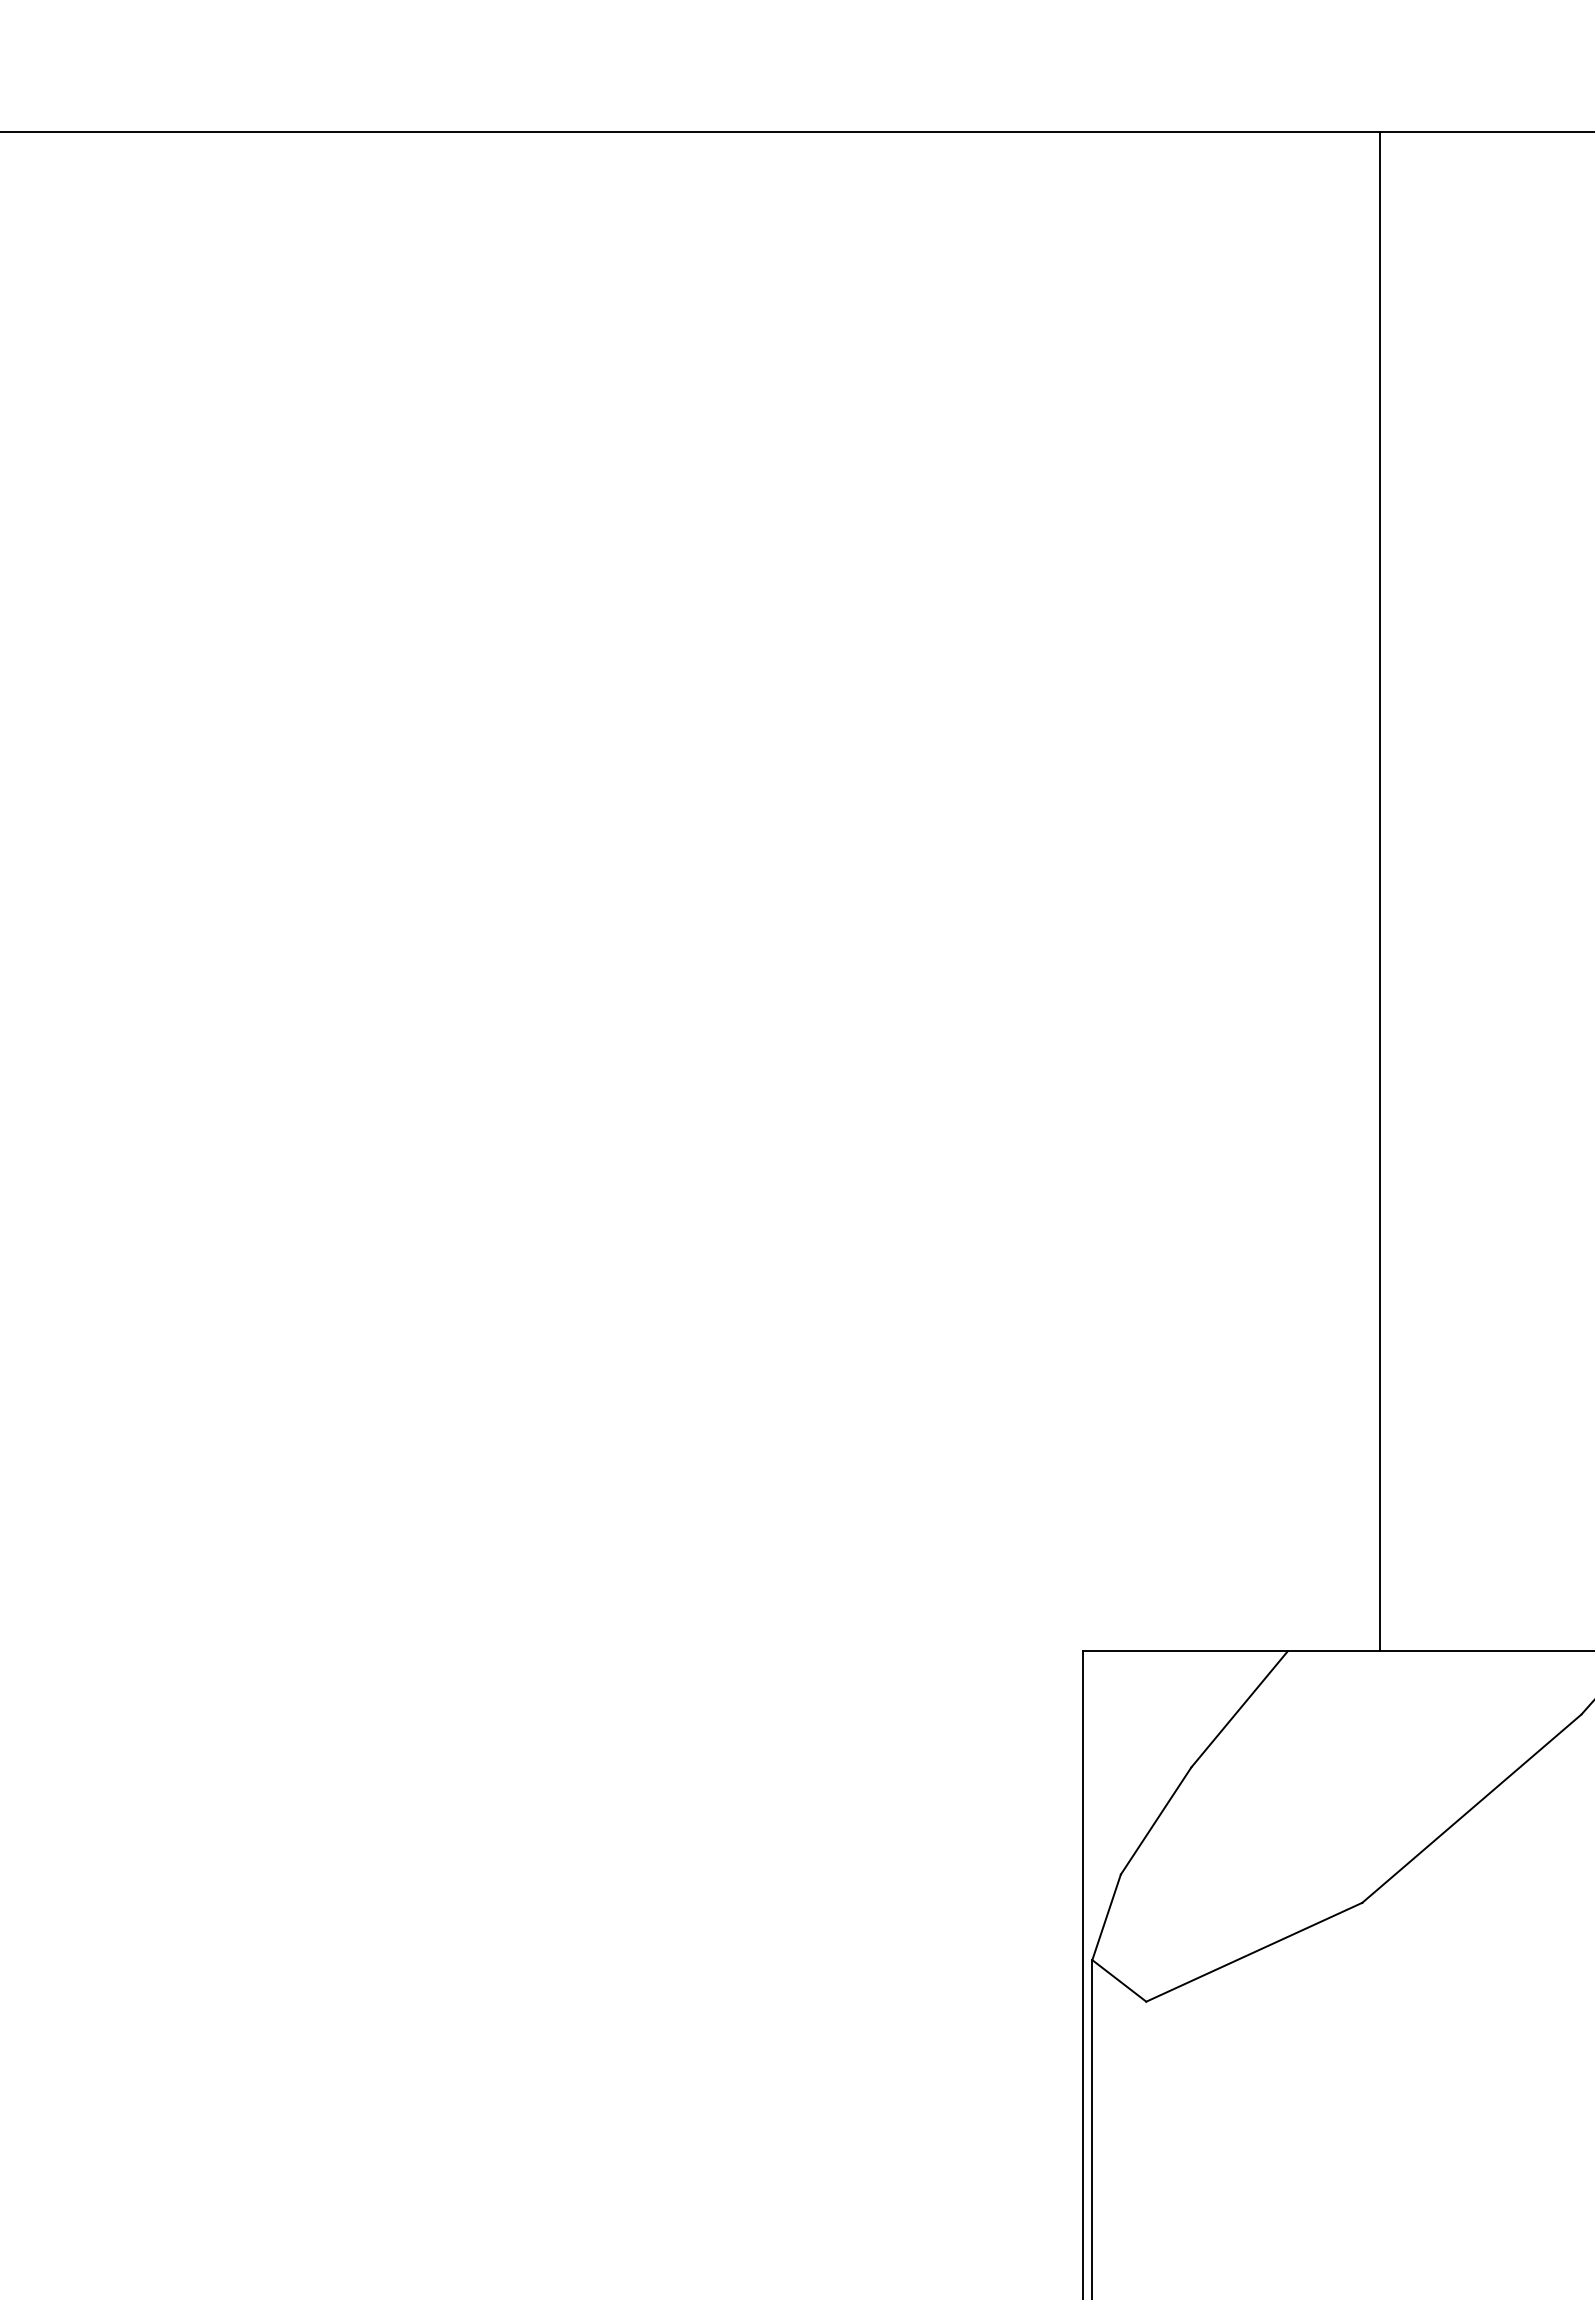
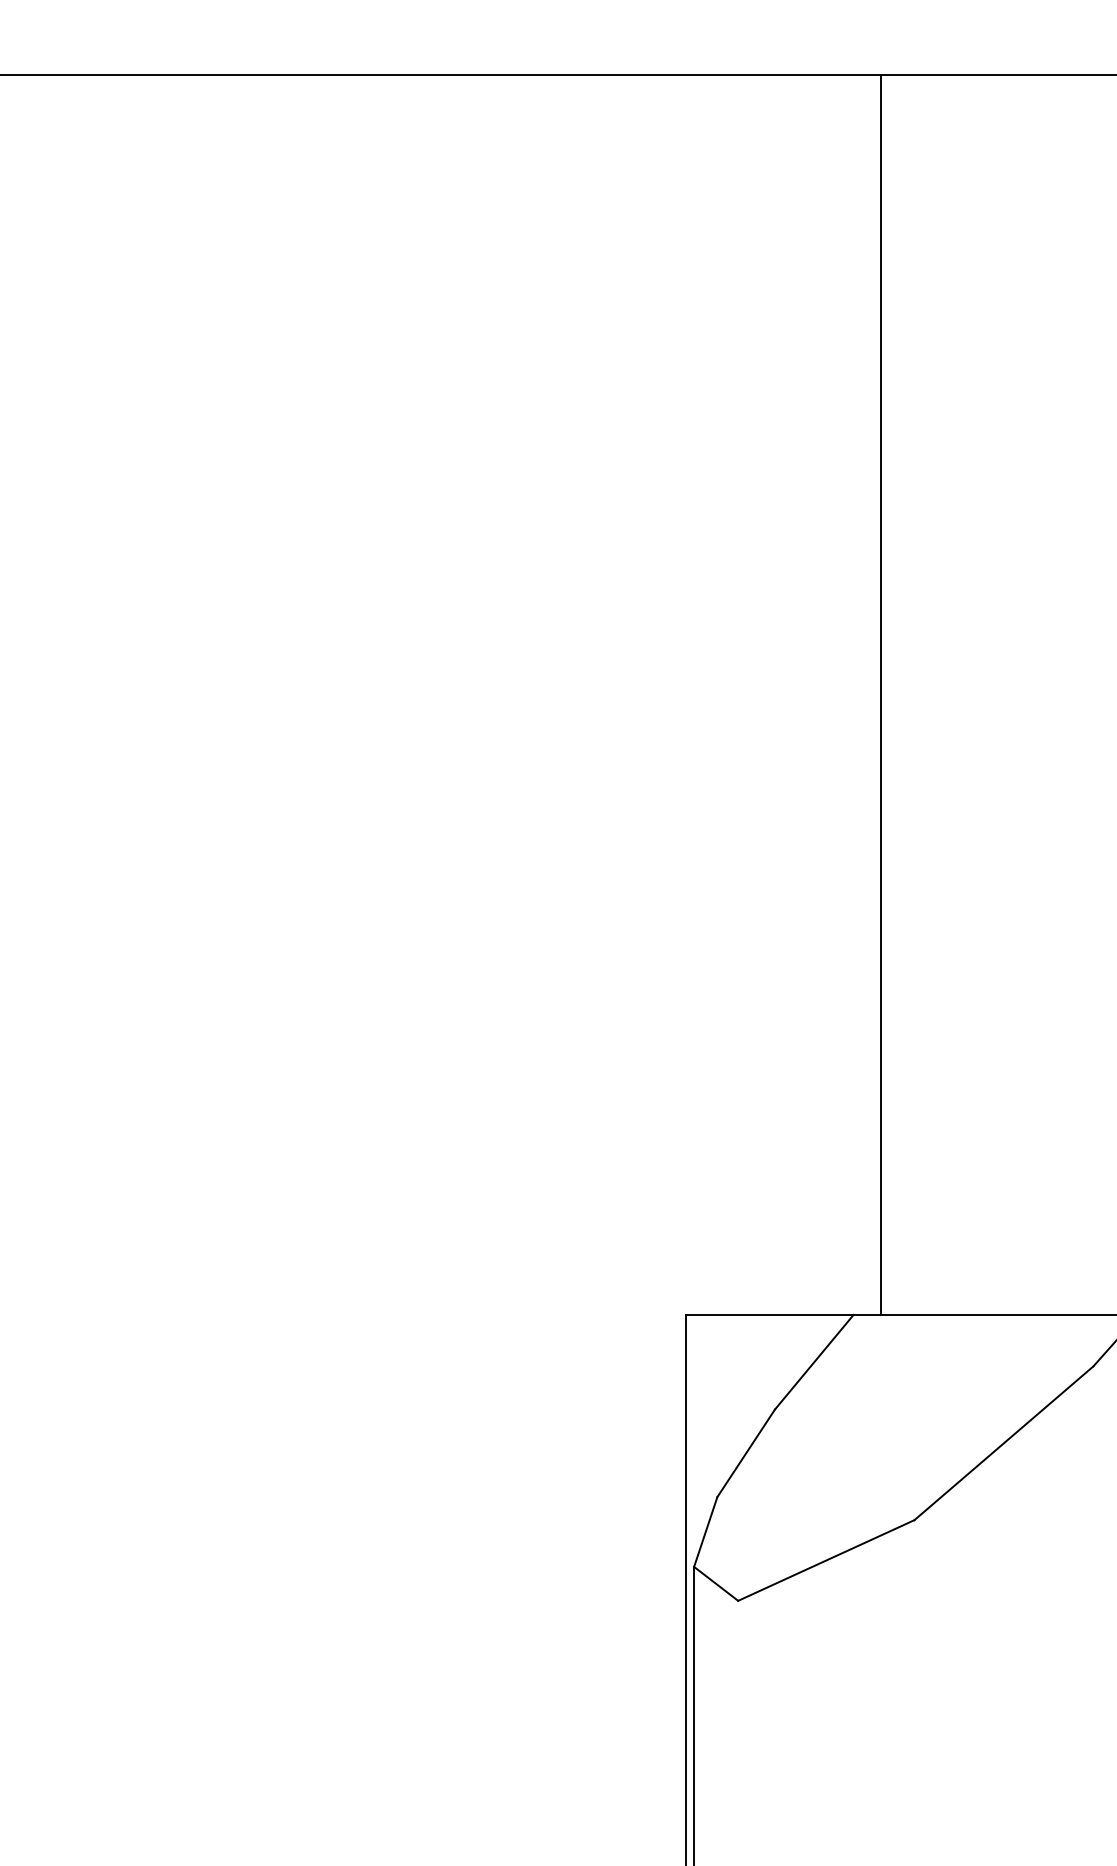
line: (1379, 891) -> (881, 694), moved

